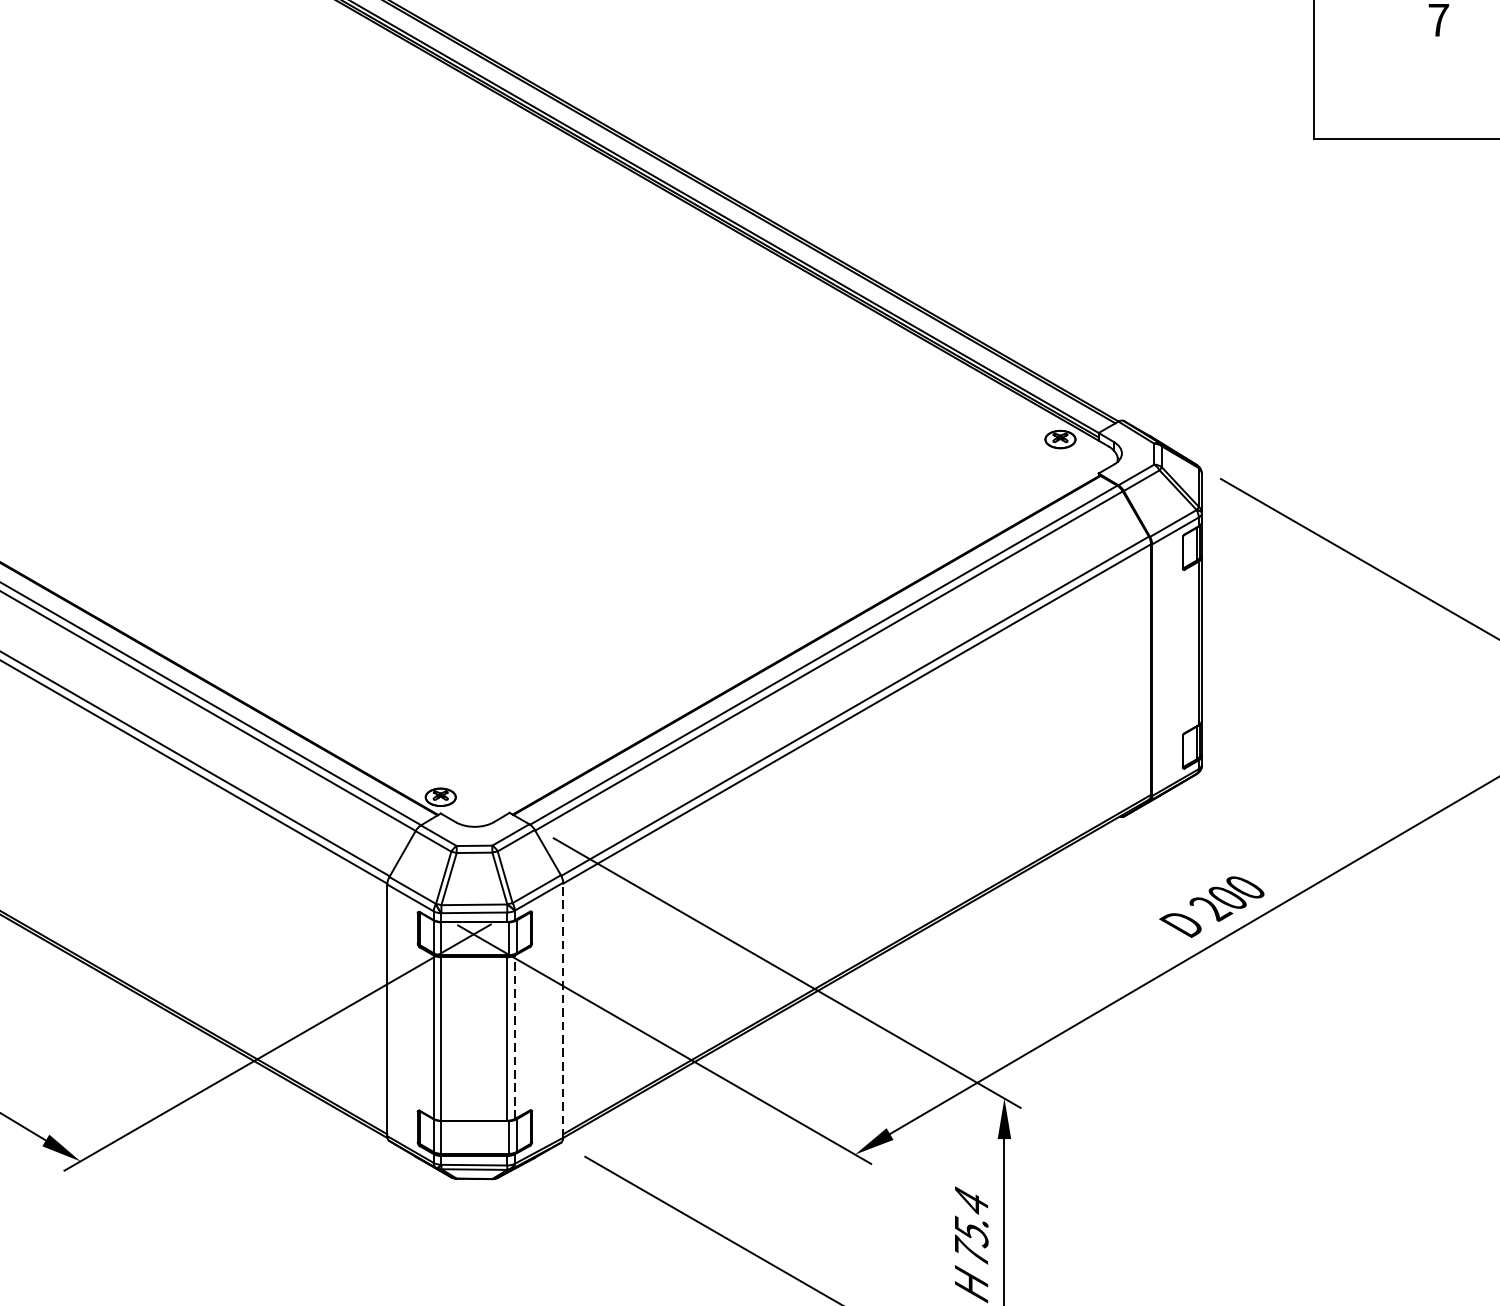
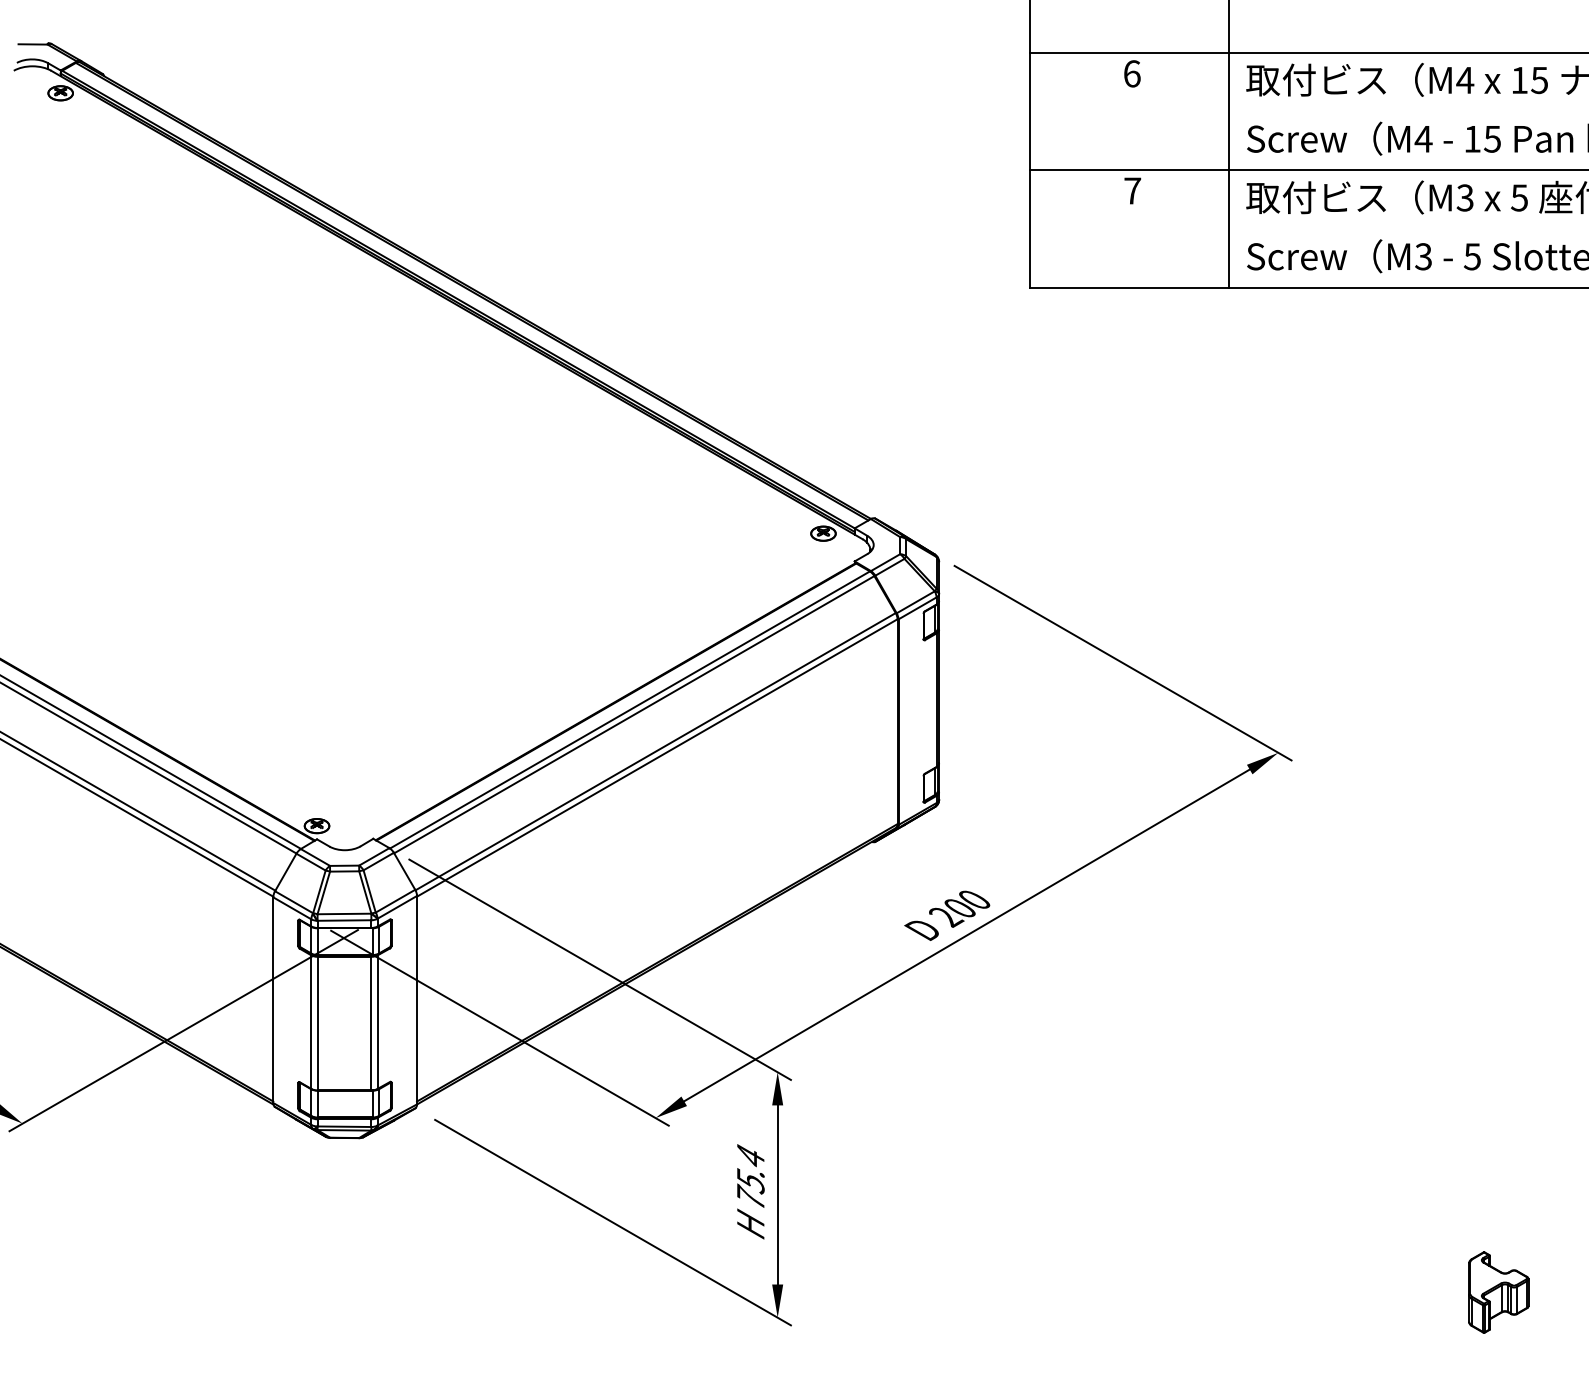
line: (563, 1009) -> (417, 999), dashed -> solid
line: (514, 1037) -> (377, 1022), dashed -> solid

